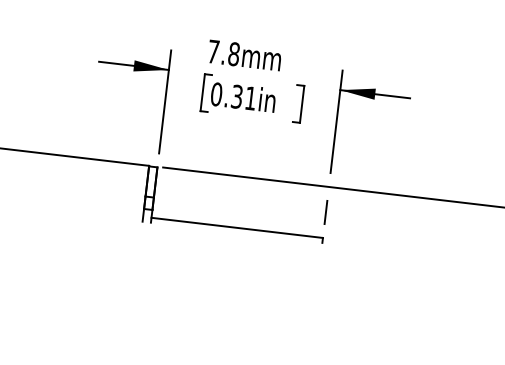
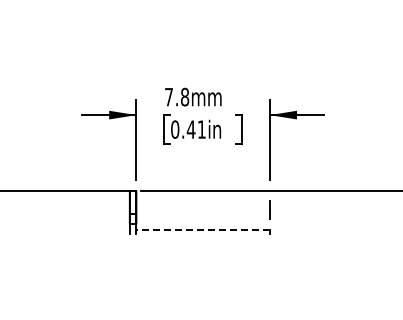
text: (236, 96) -> (190, 129), 0.31in -> 0.41in
line: (237, 228) -> (203, 230), solid -> dashed

